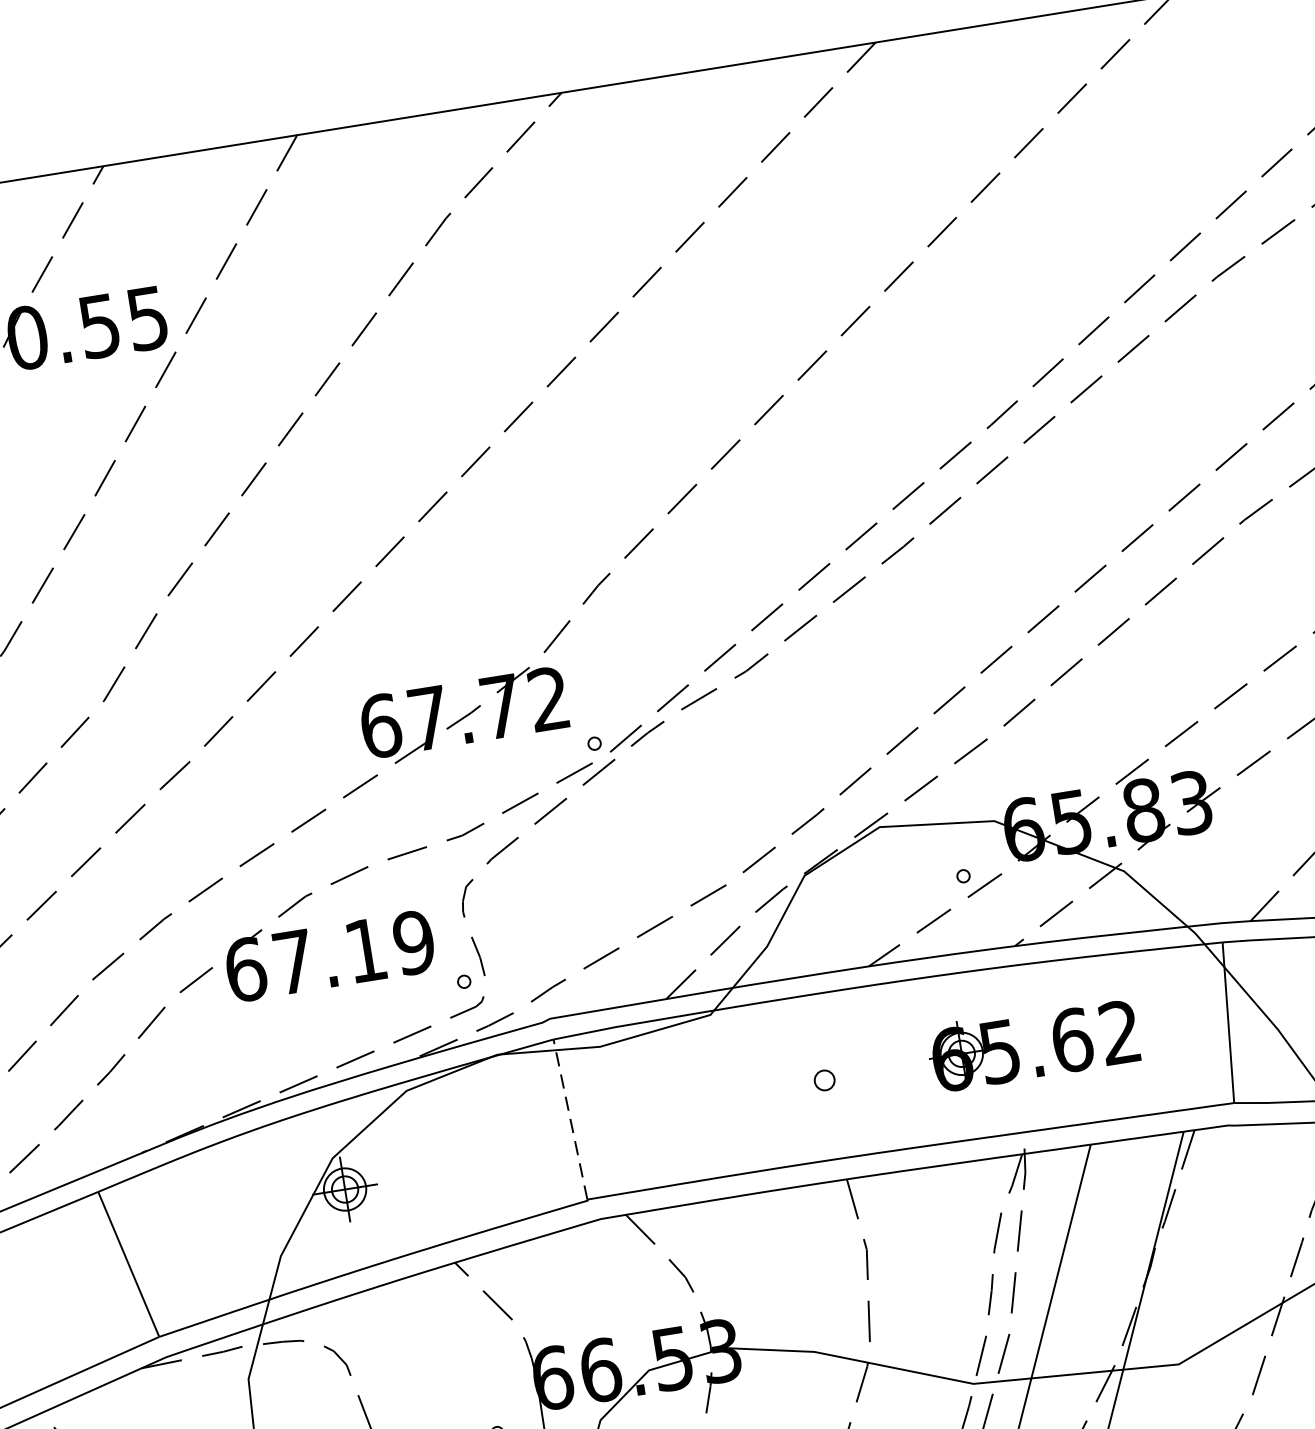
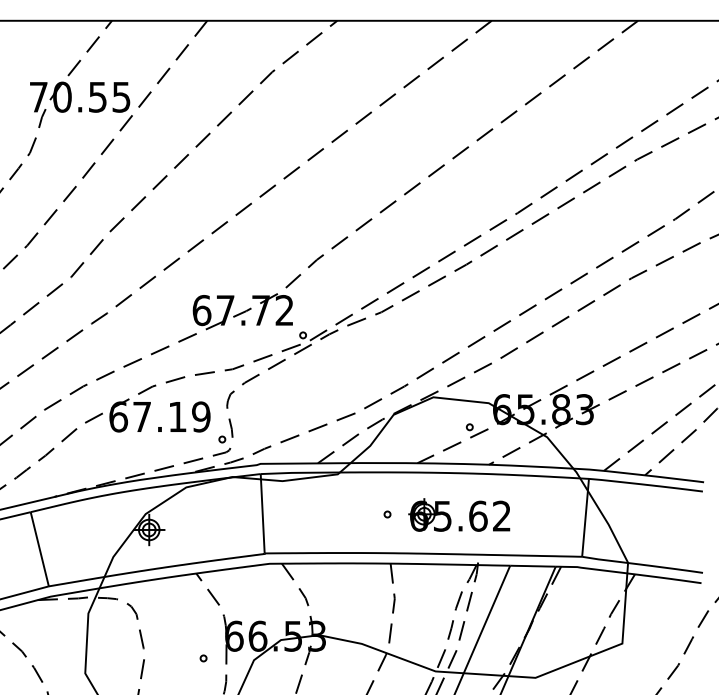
part: (1015, 1049) -> (450, 516), moved
part: (824, 1080) -> (387, 514), size x0.62
line: (570, 1119) -> (262, 513), dashed -> solid

